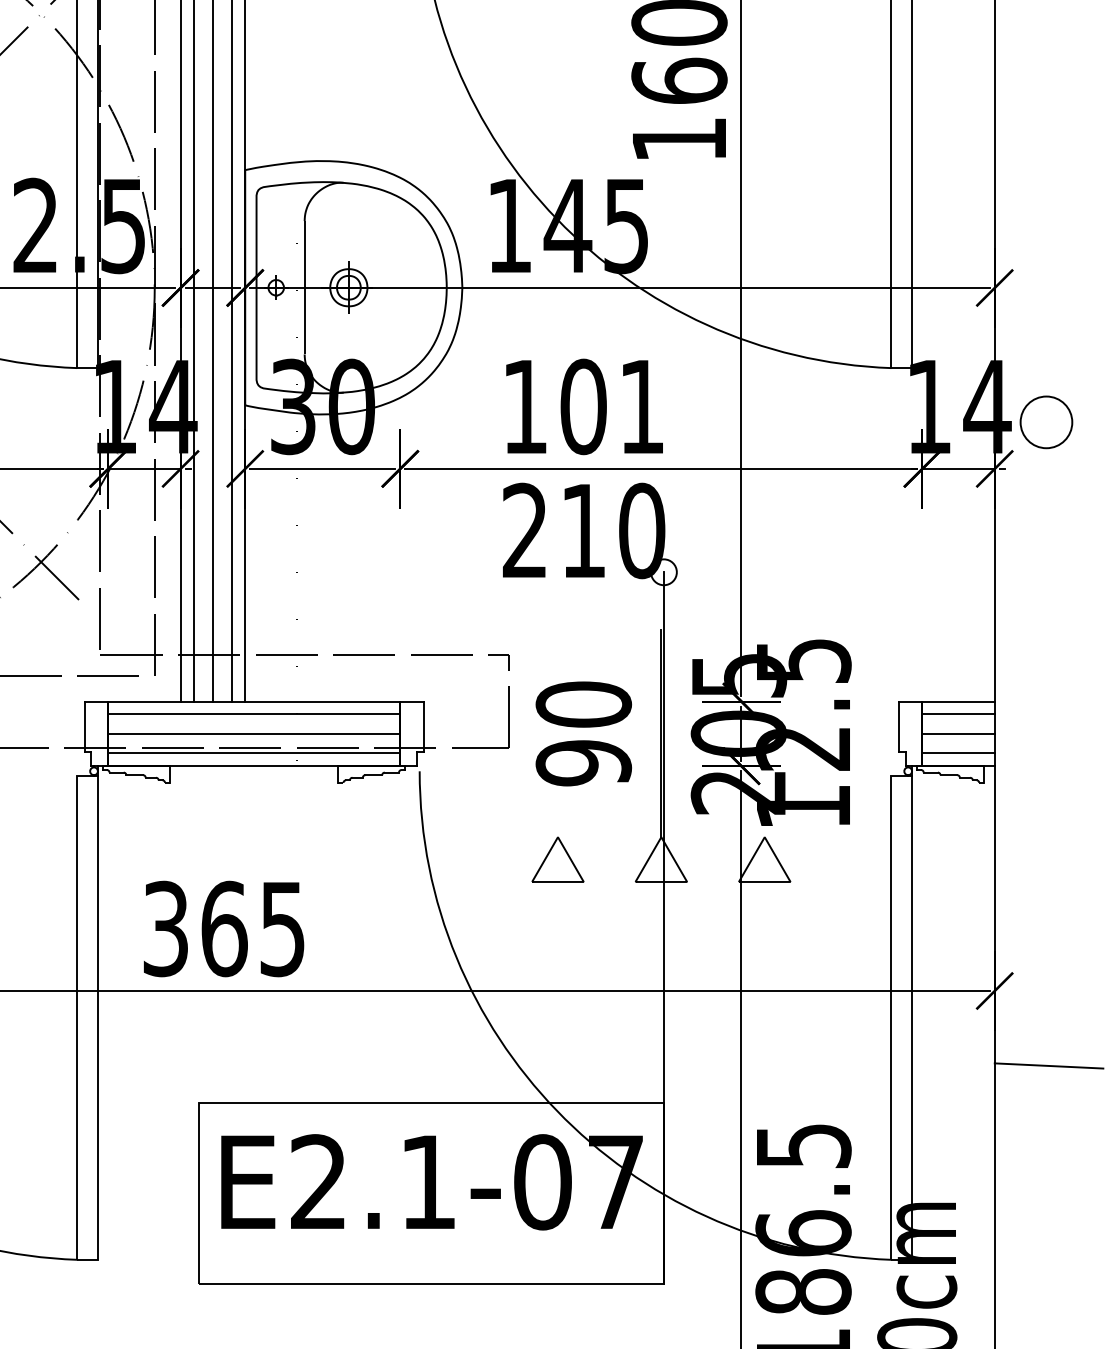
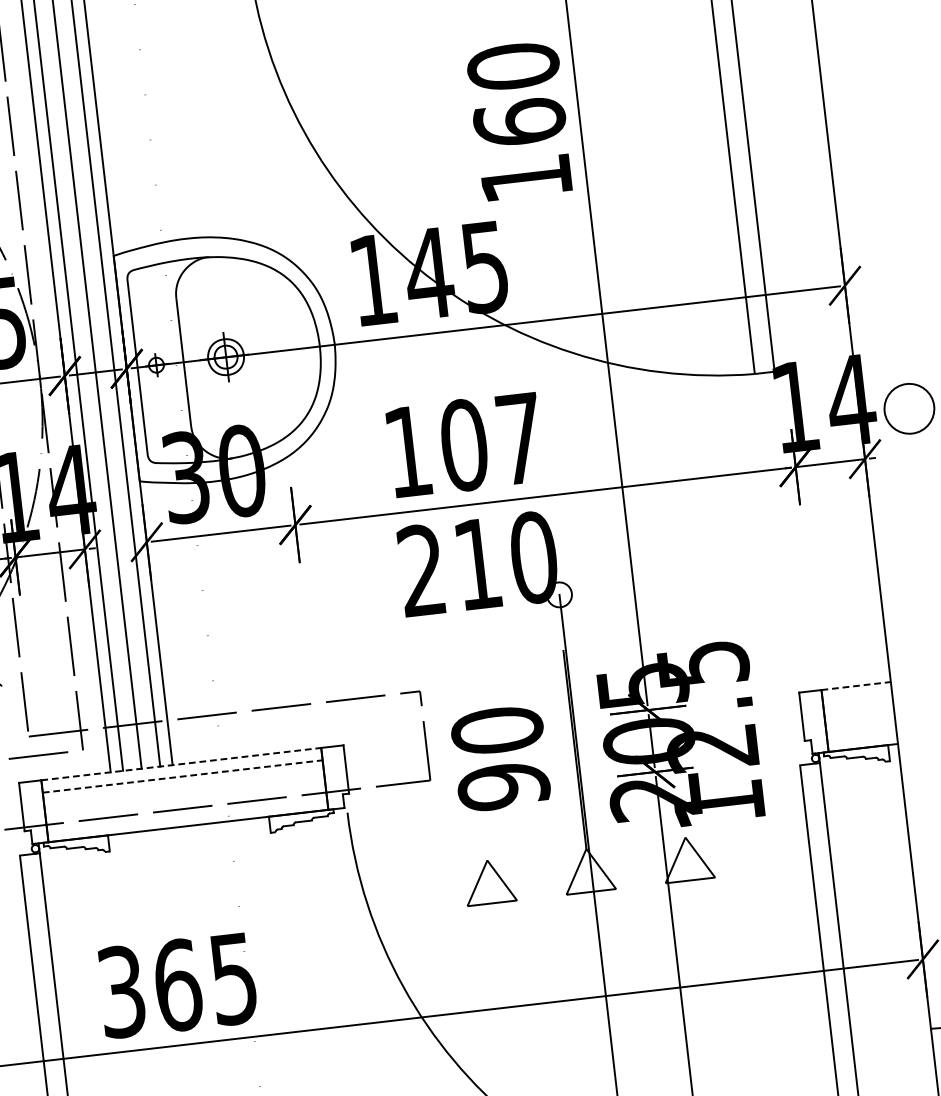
text: (641, 406) -> (519, 438), 101 -> 107
line: (254, 701) -> (181, 764), solid -> dashed
line: (959, 701) -> (857, 685), solid -> dashed
line: (254, 714) -> (182, 776), solid -> dashed
line: (958, 714) -> (857, 698), removed
line: (254, 733) -> (185, 794), removed
line: (958, 733) -> (859, 716), removed
line: (254, 753) -> (187, 813), removed
line: (958, 753) -> (861, 735), removed

